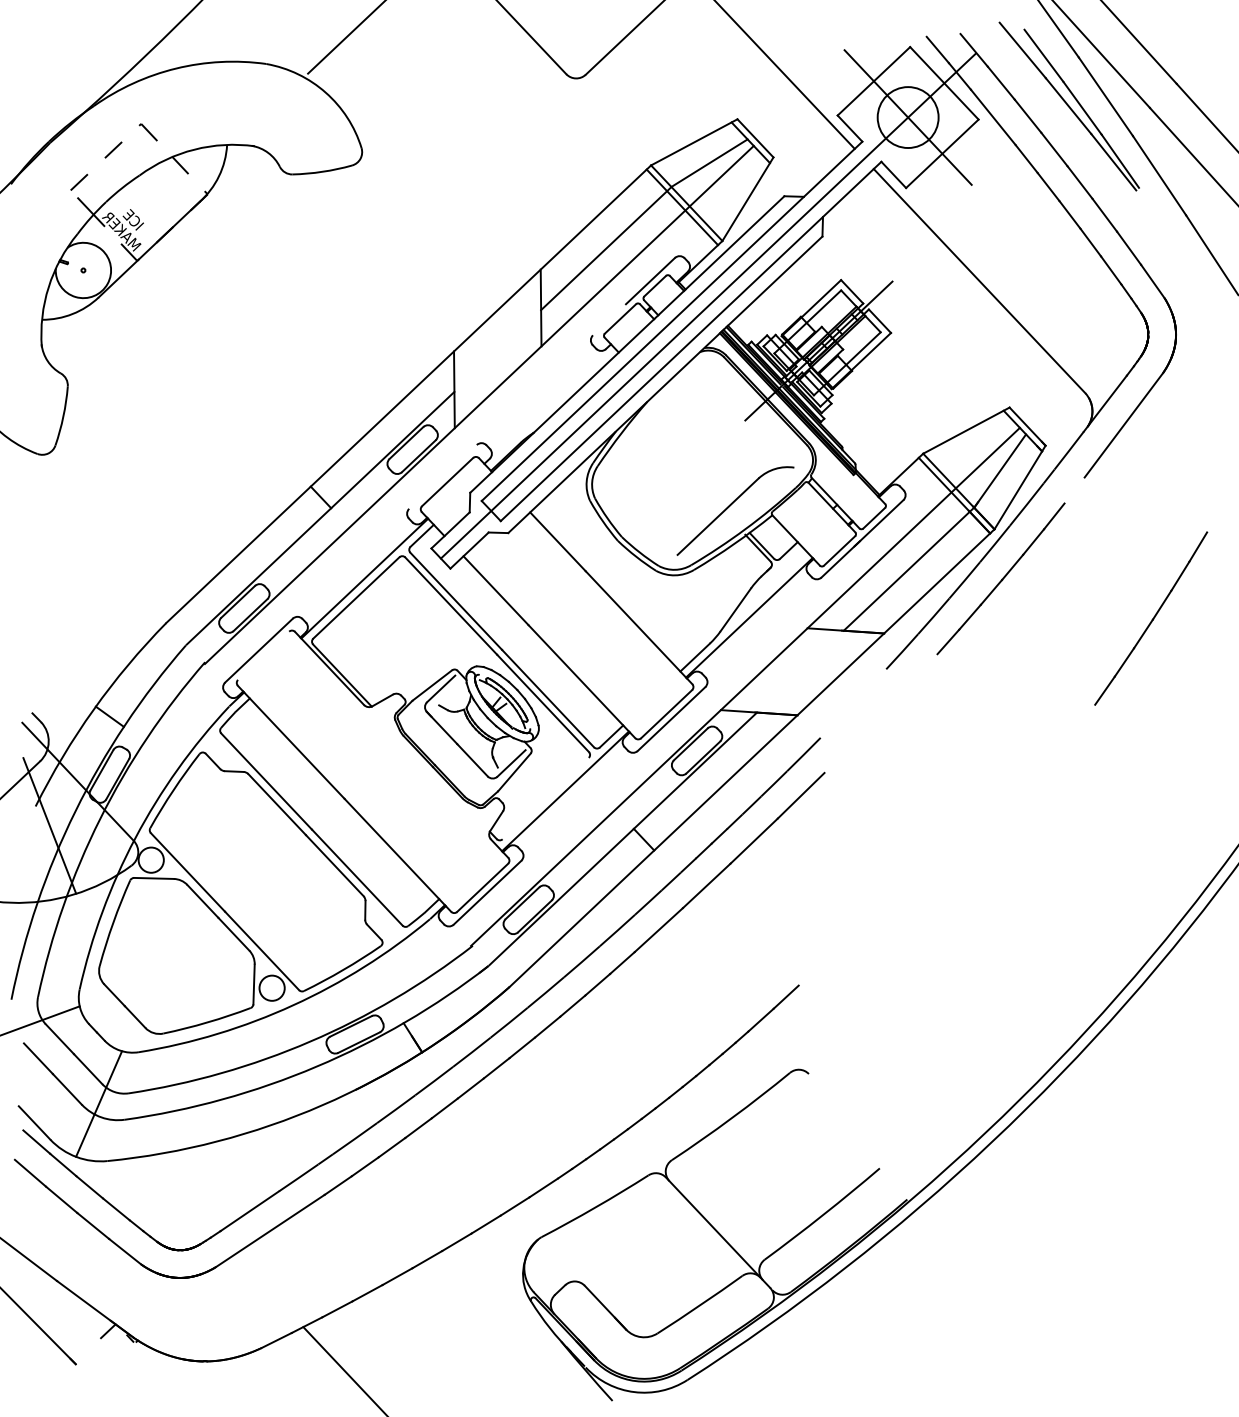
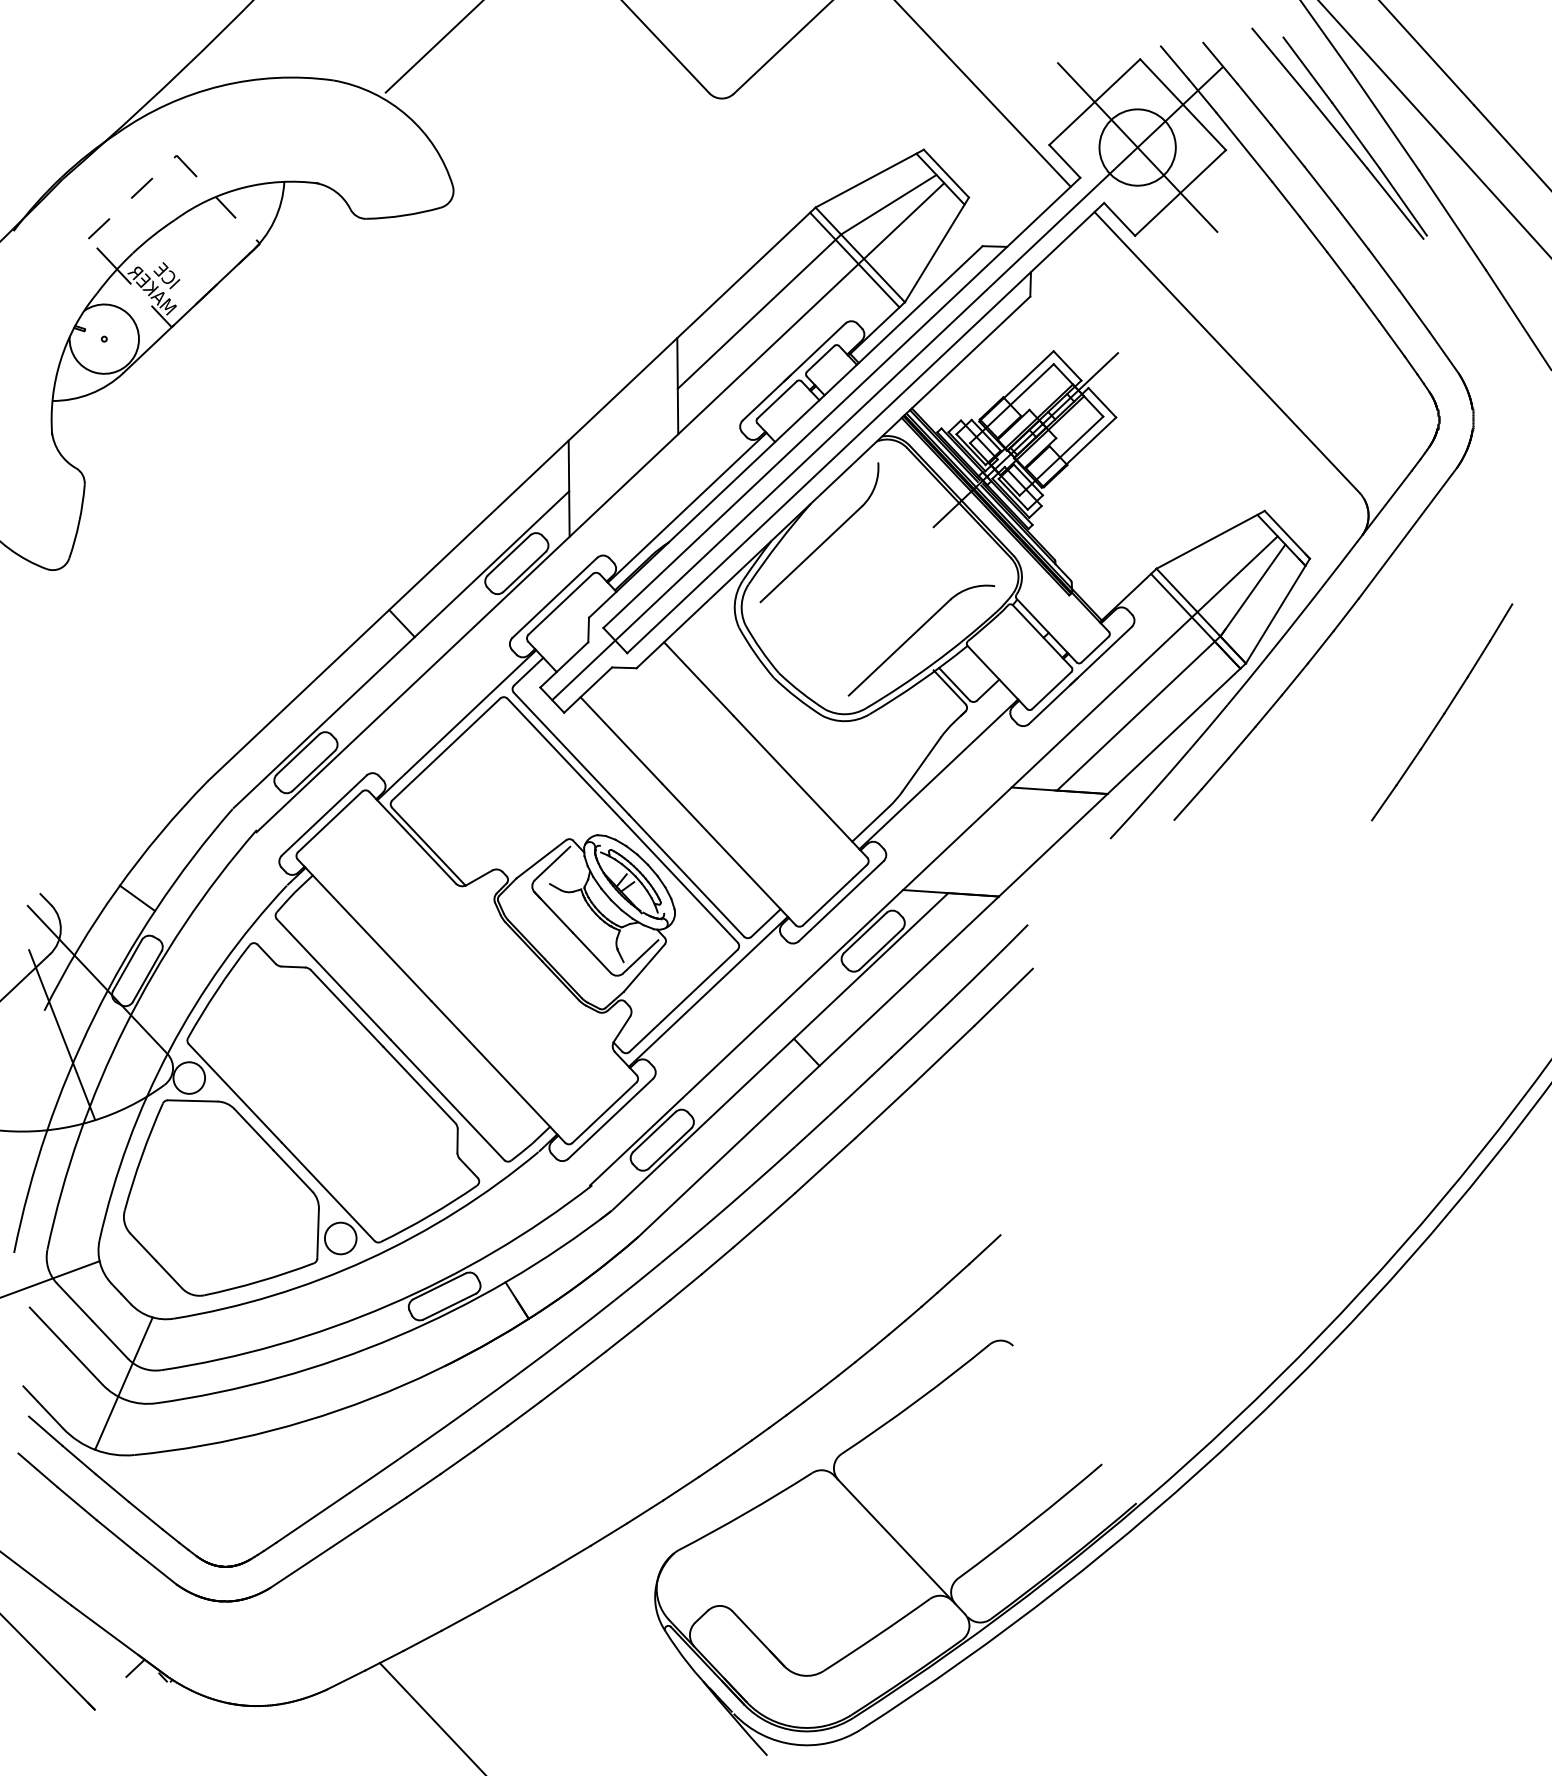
line: (611, 317) -> (766, 397), added
line: (548, 404) -> (686, 507), added
part: (659, 429) -> (826, 538), added
line: (442, 476) -> (554, 597), added
line: (1074, 490) -> (1345, 614), added
part: (1151, 618) -> (1442, 712), moved
line: (263, 655) -> (330, 821), added
line: (545, 798) -> (683, 1000), added

